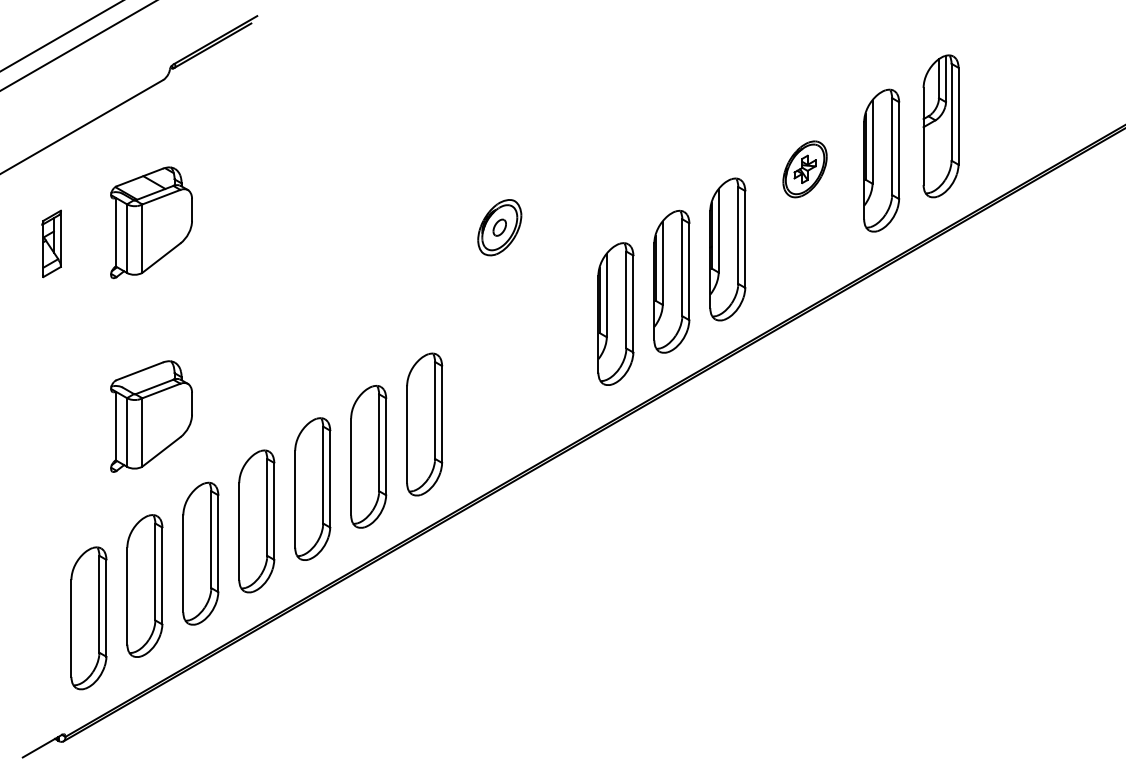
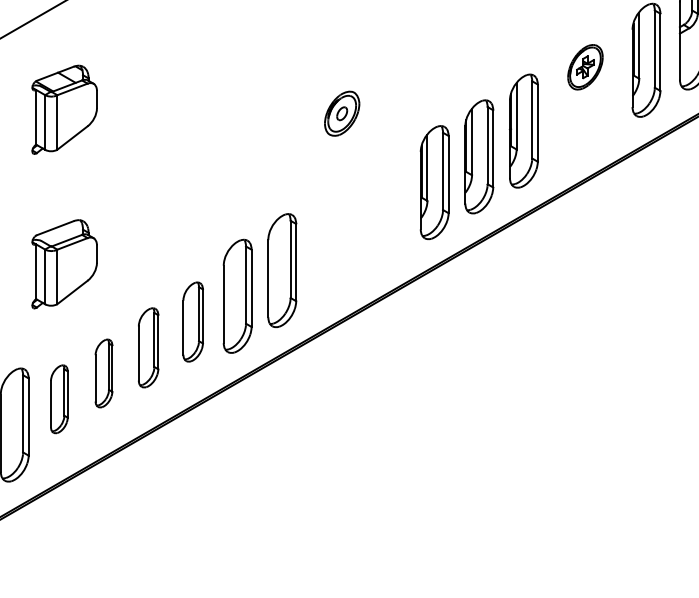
part: (312, 488) -> (192, 321), size x0.7
part: (256, 521) -> (148, 347), size x0.7
part: (200, 553) -> (103, 373), size x0.6
part: (144, 585) -> (59, 398), size x0.6

